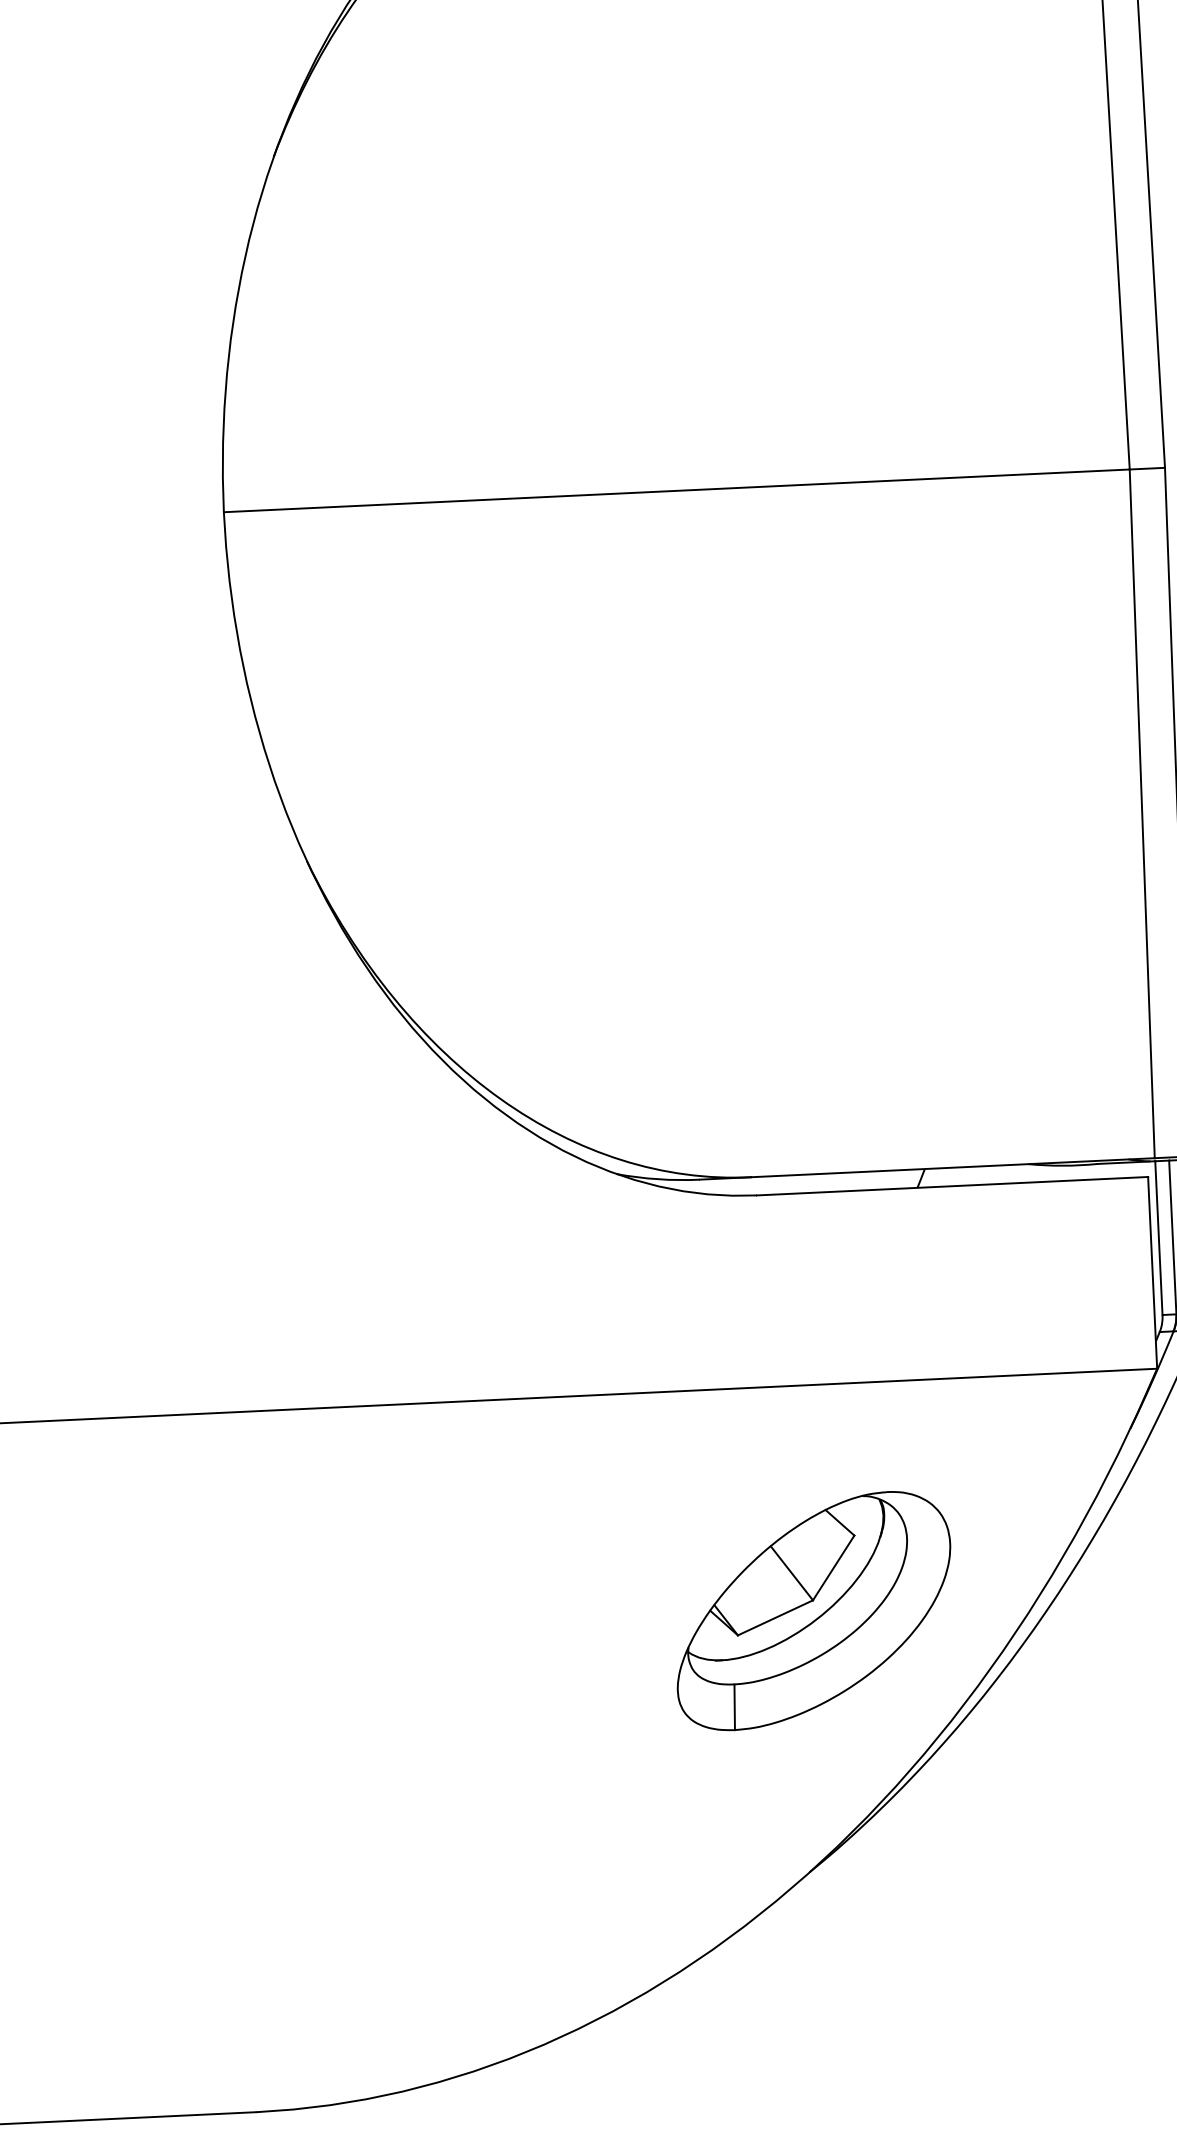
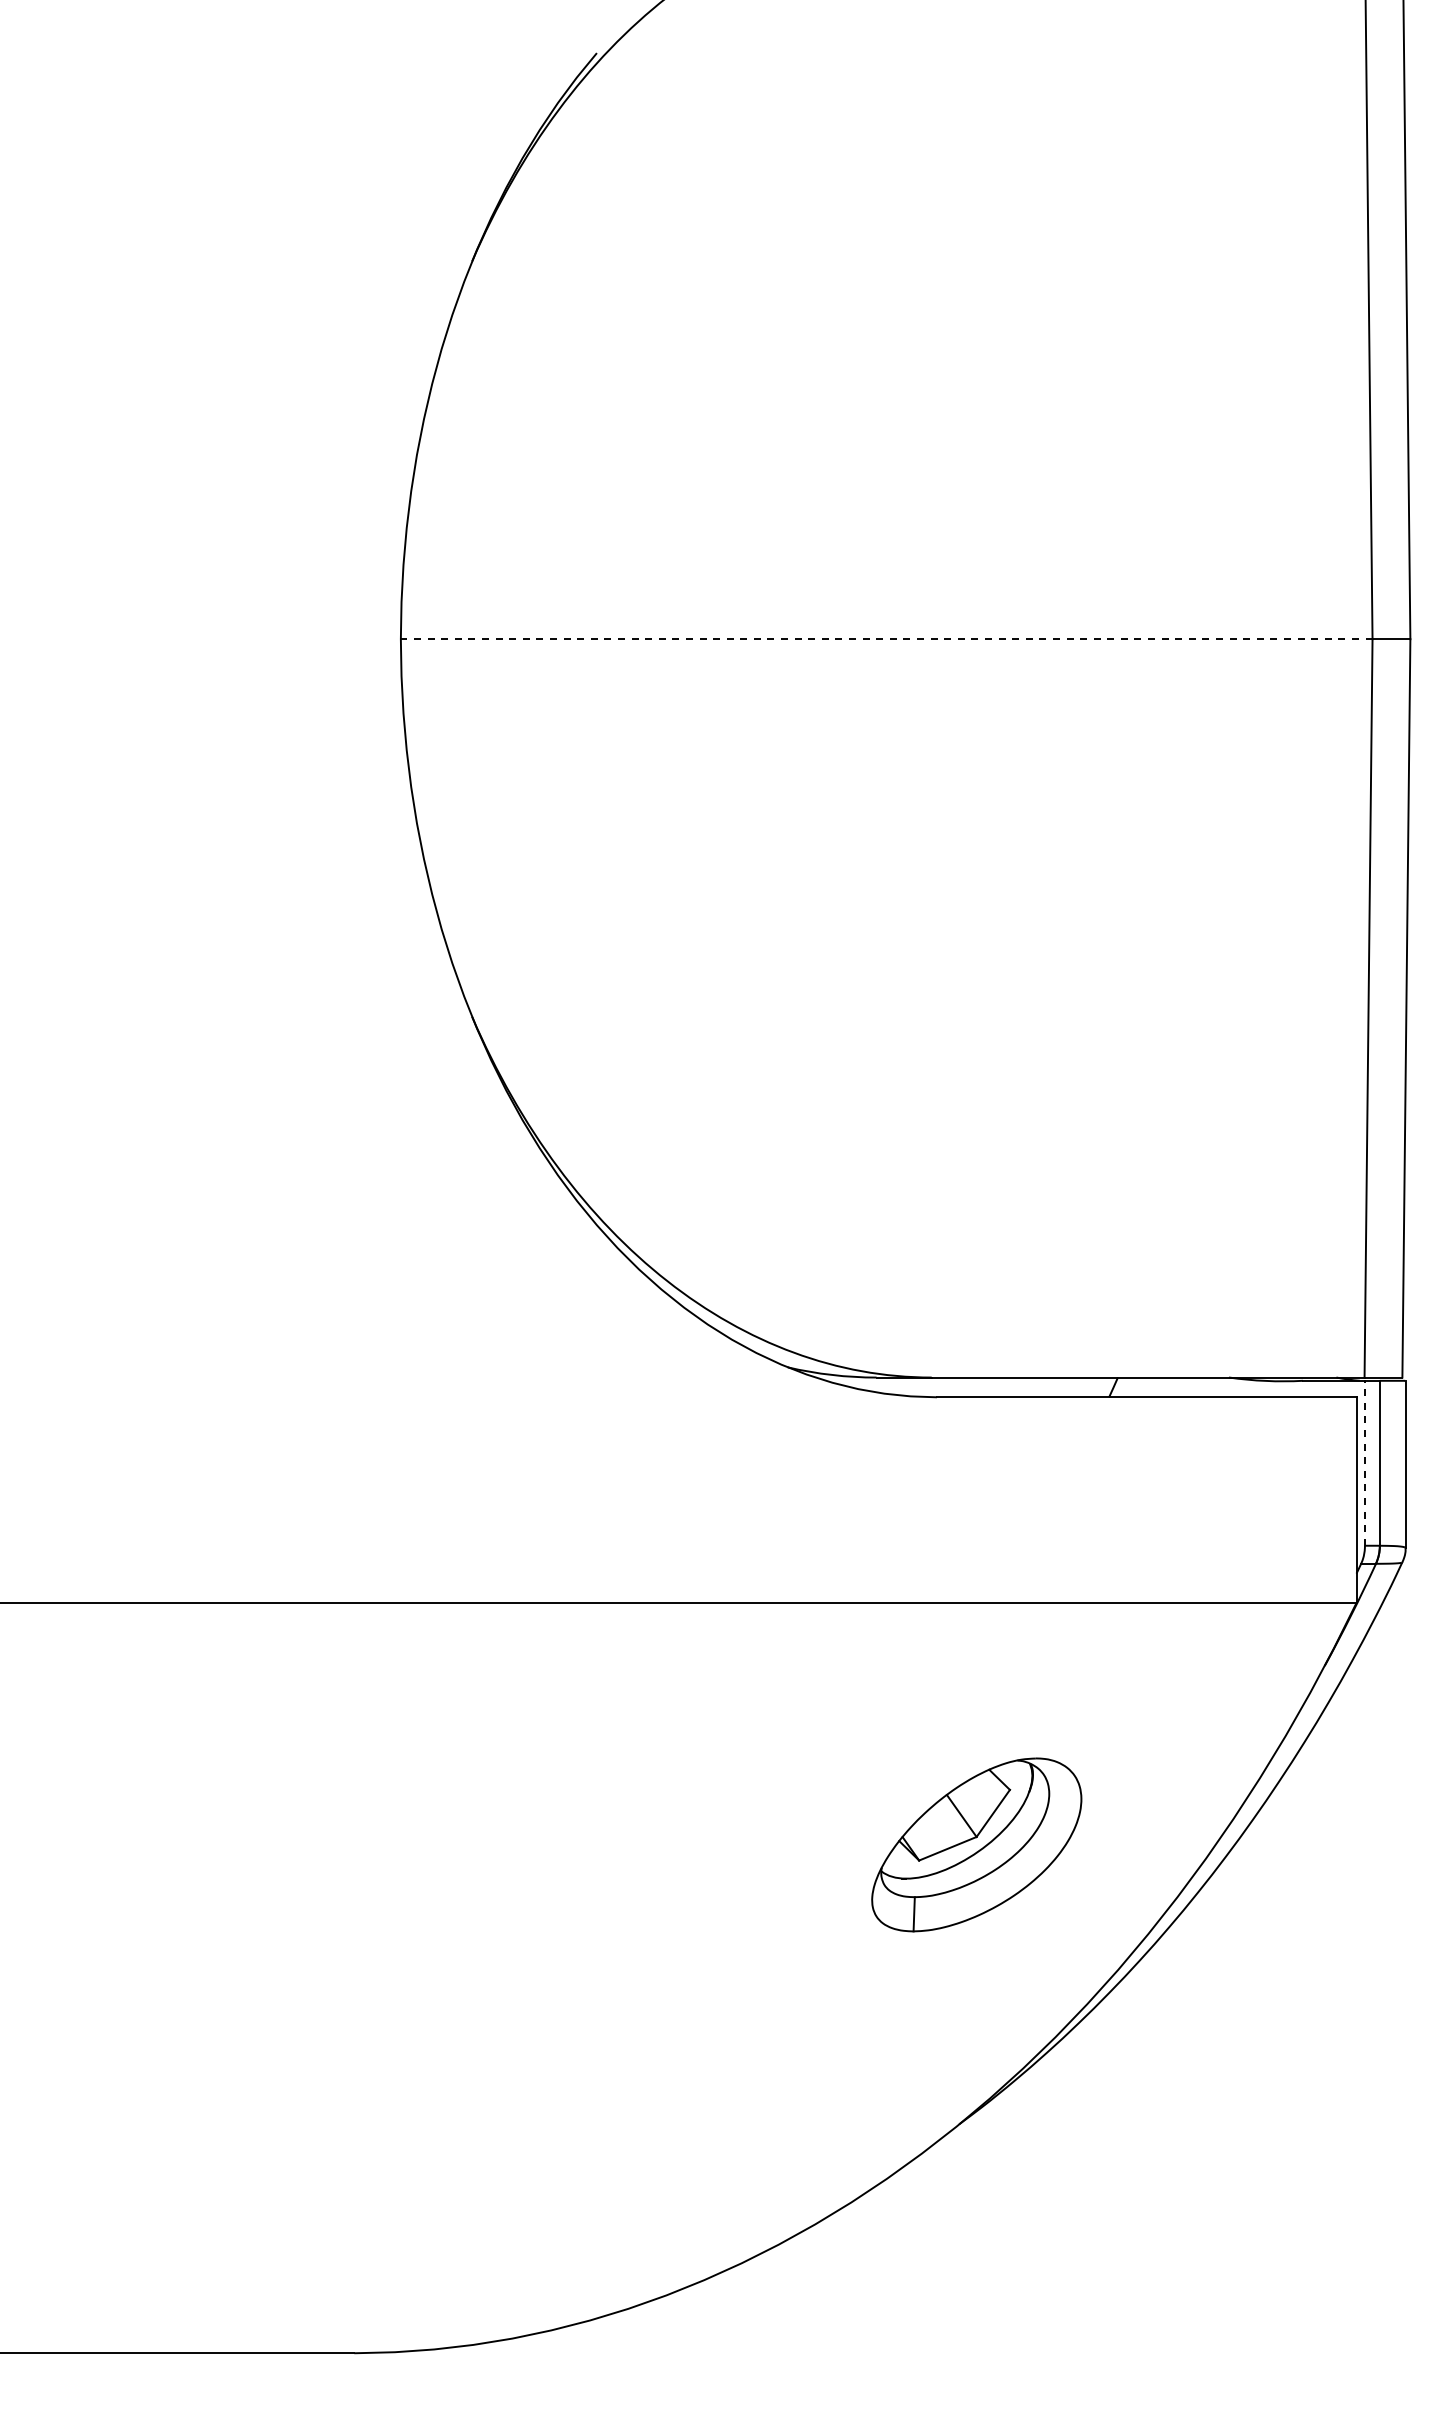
line: (676, 491) -> (886, 639), solid -> dashed
line: (1158, 1237) -> (1364, 1462), solid -> dashed
part: (813, 1610) -> (976, 1844), size x0.7

